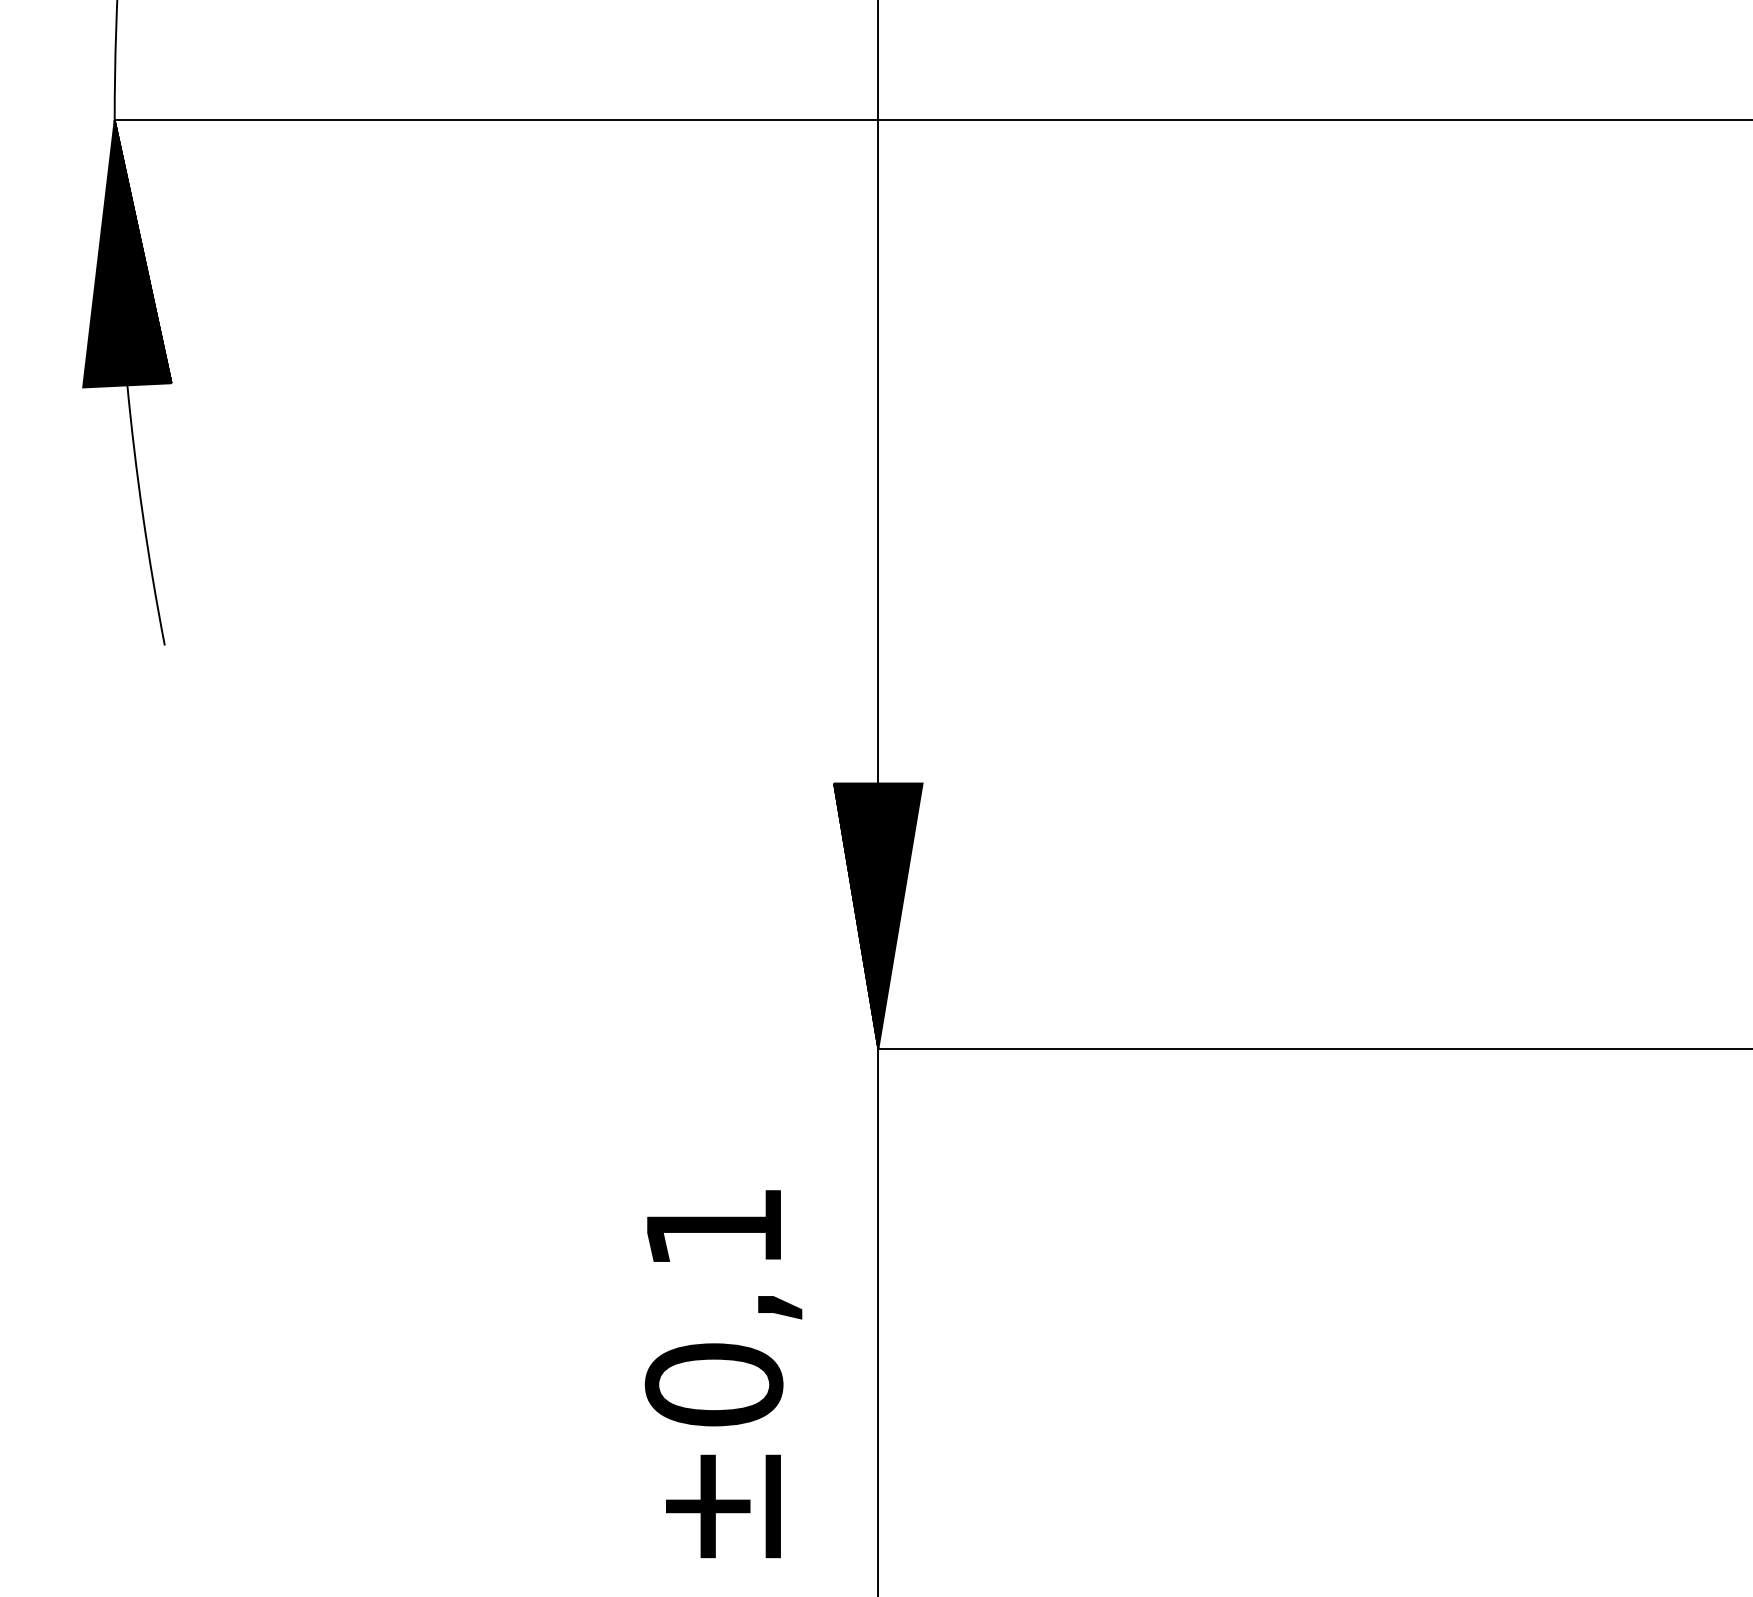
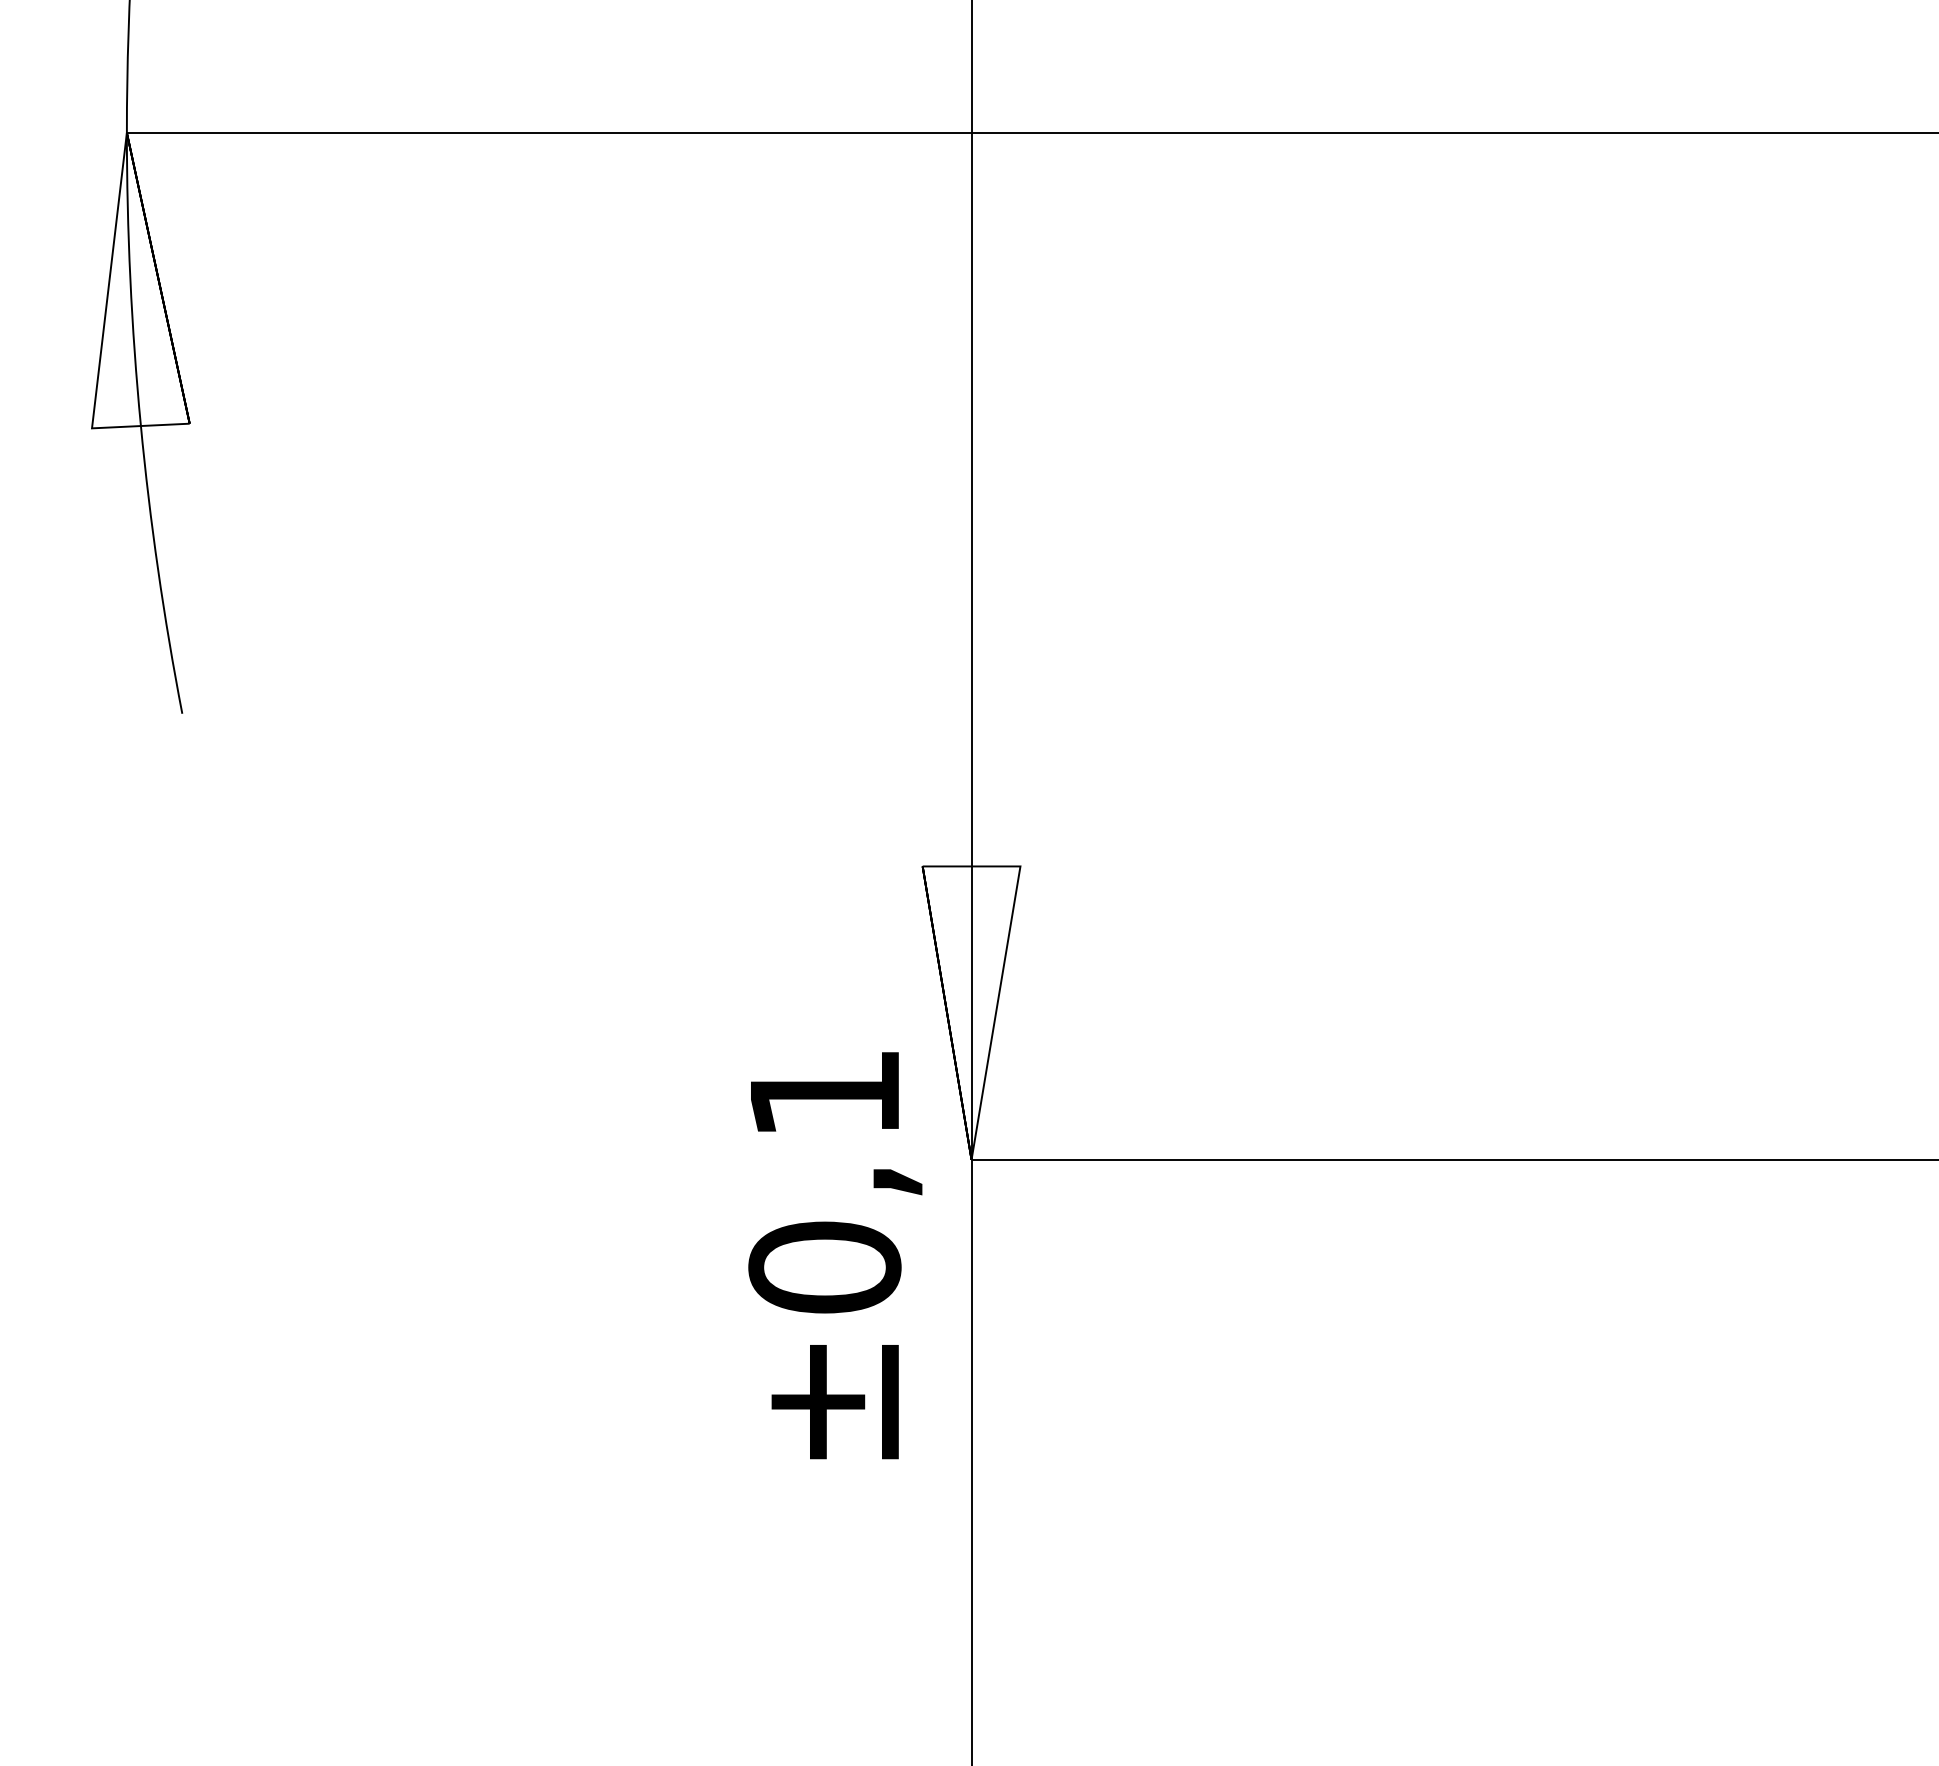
fill: (127, 253) -> (140, 280), removed
fill: (878, 915) -> (971, 1012), removed
text: (723, 1373) -> (835, 1255), moved

